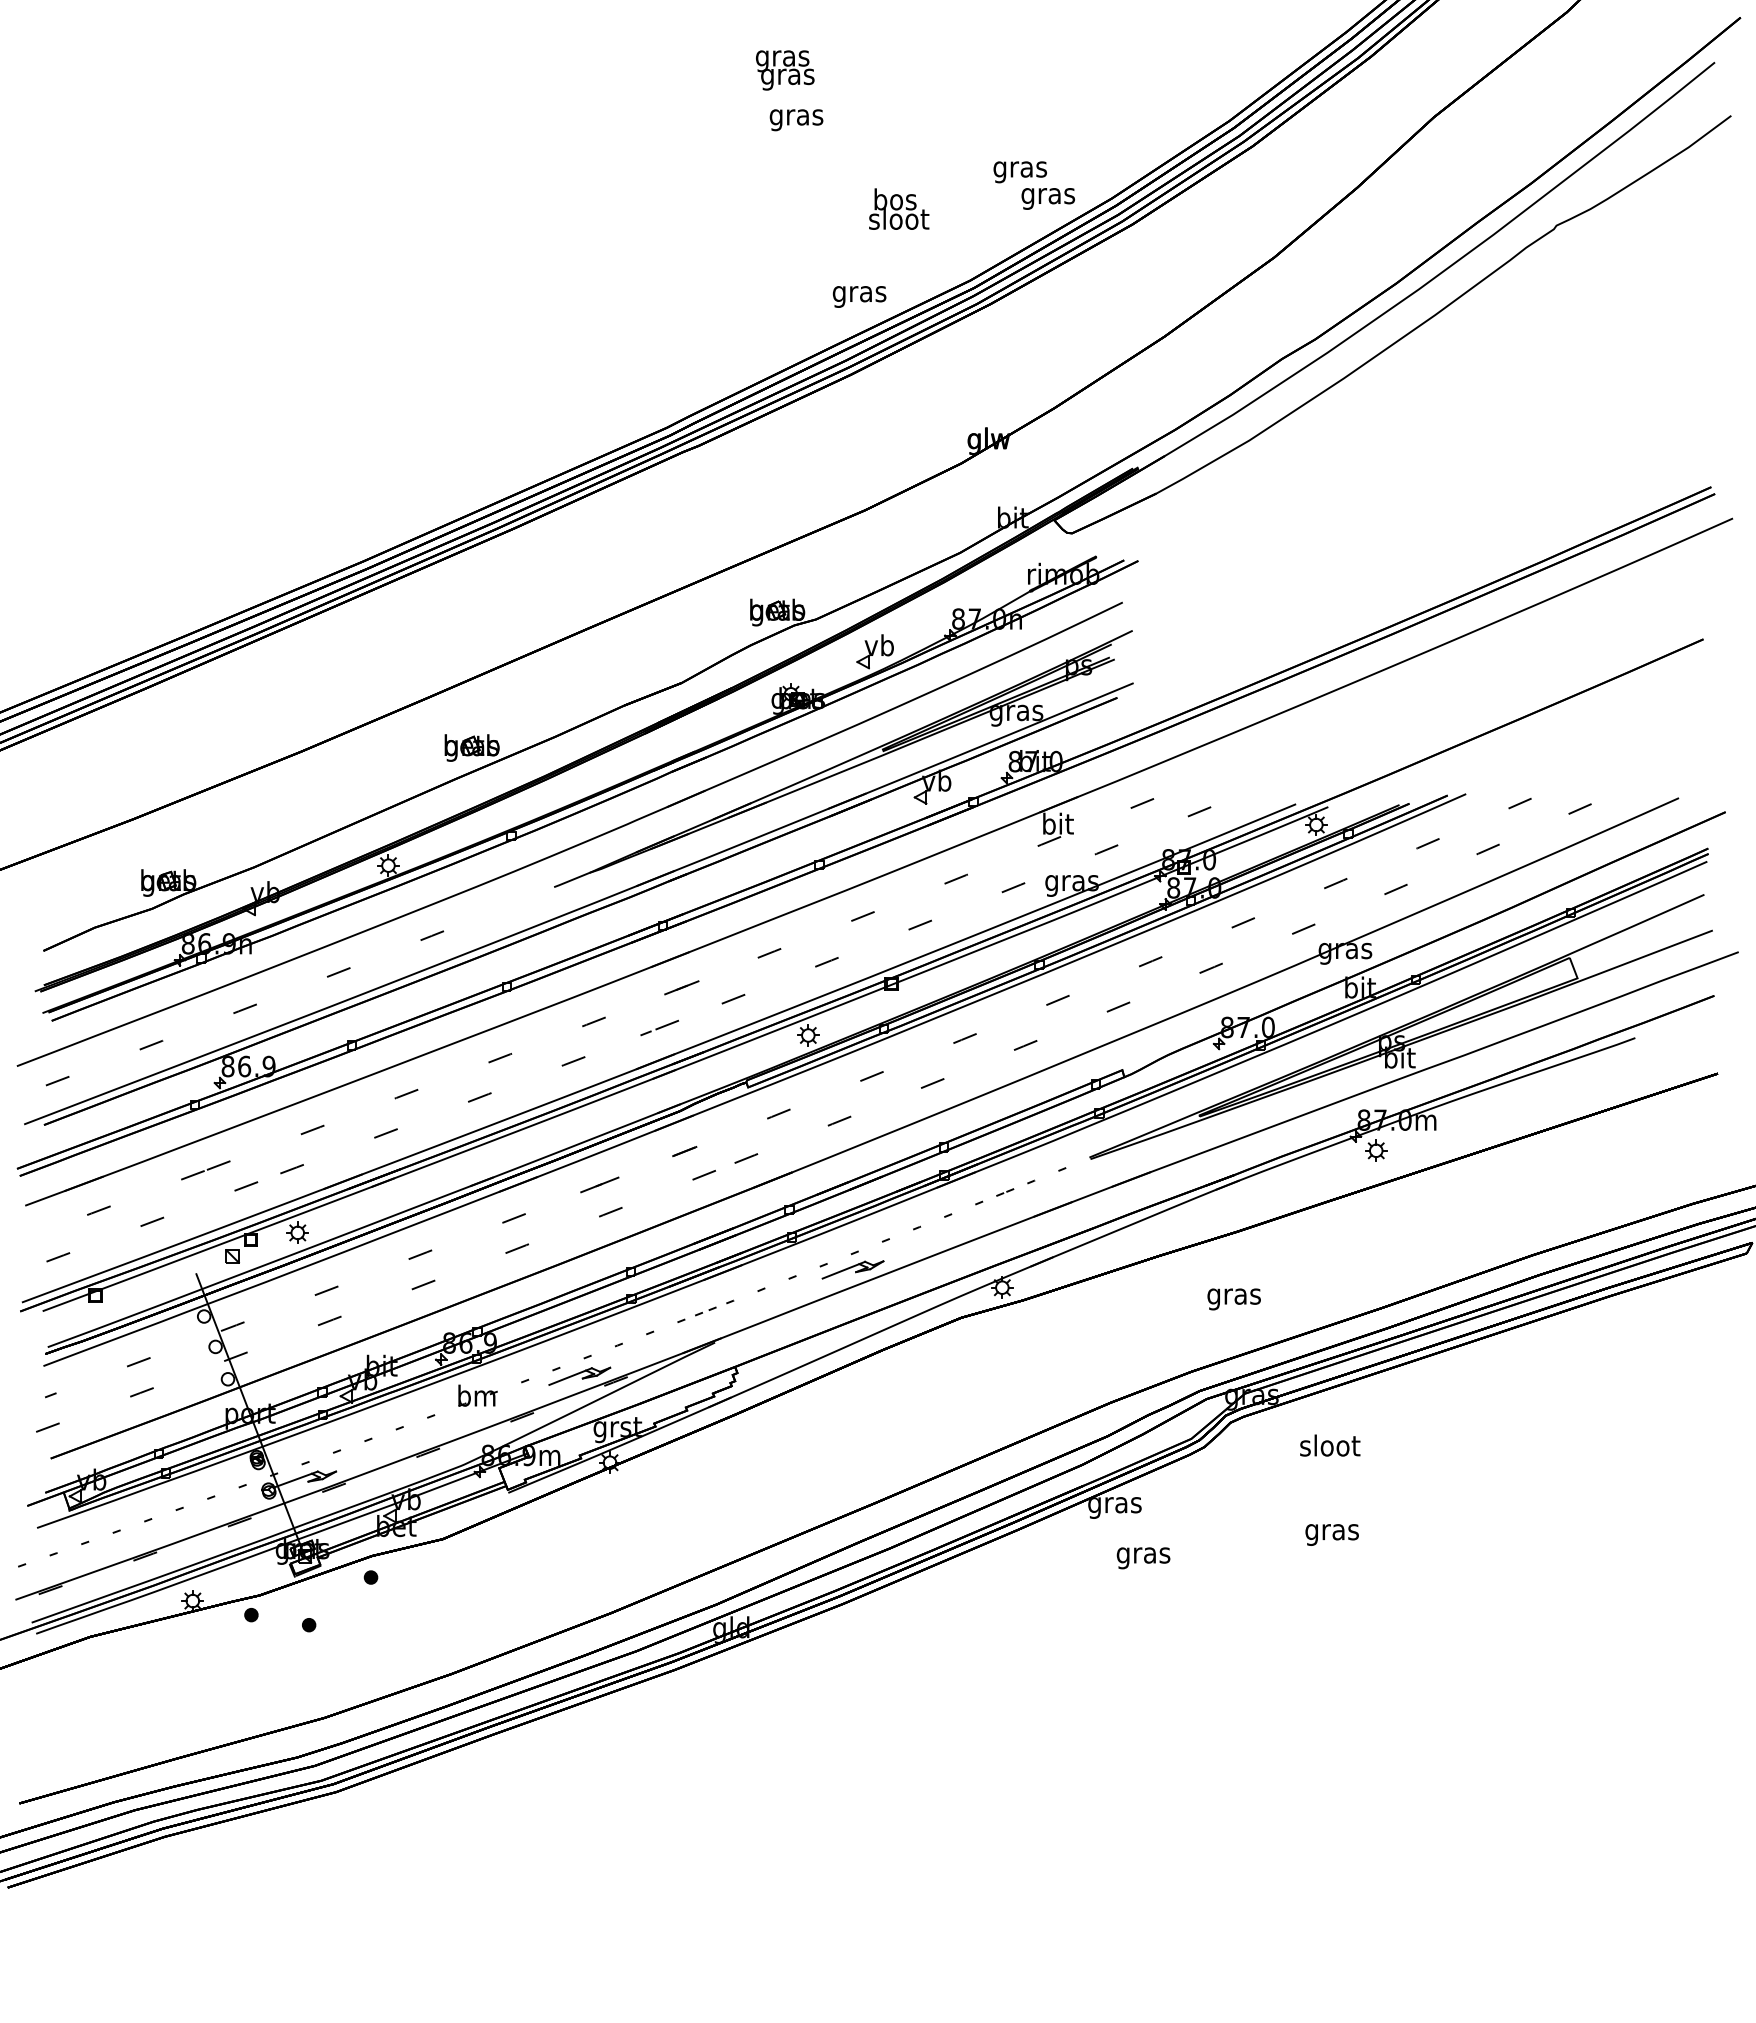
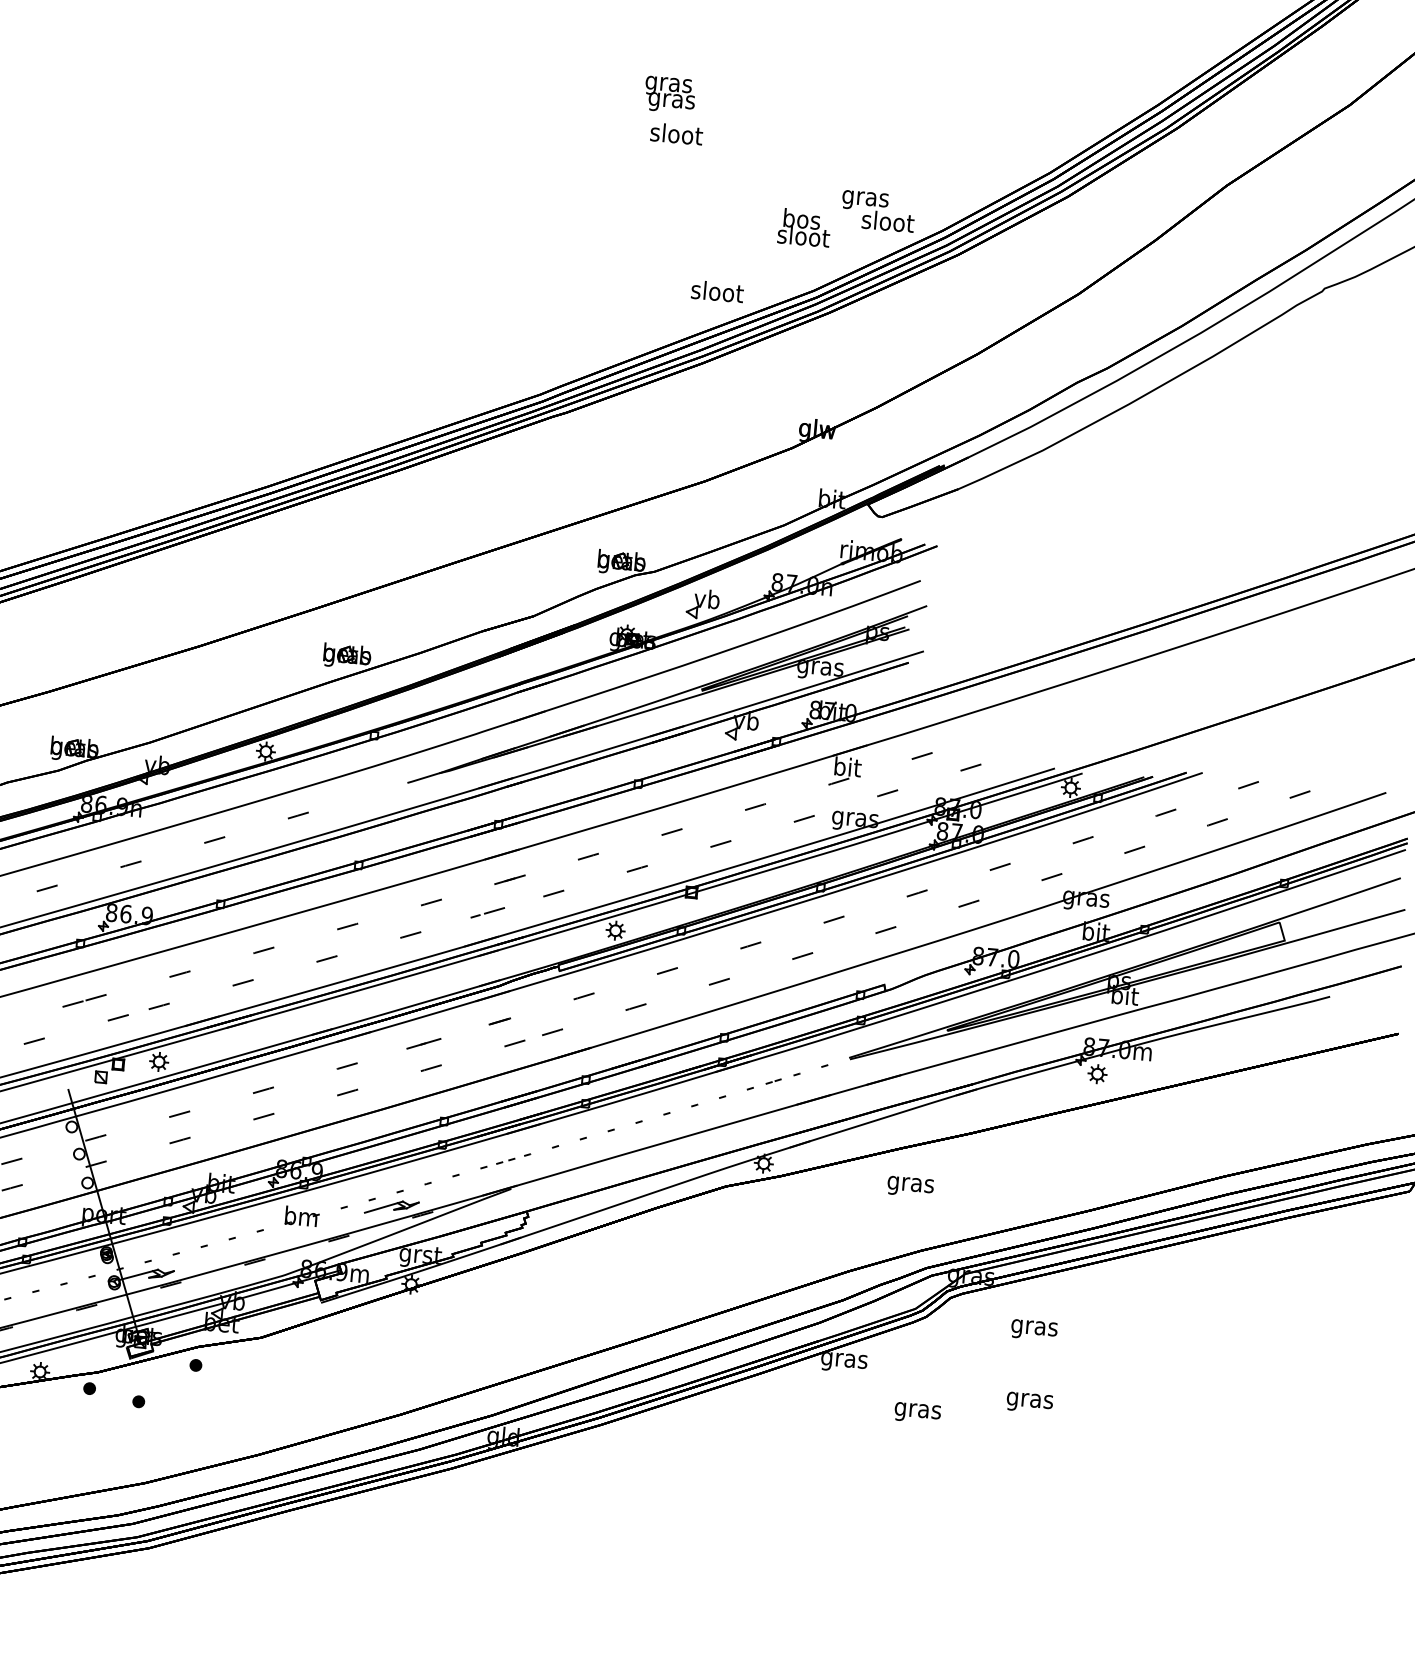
text: (796, 117) -> (676, 136), gras -> sloot
text: (1048, 195) -> (887, 223), gras -> sloot
text: (899, 208) -> (804, 227), moved
text: (859, 293) -> (717, 293), gras -> sloot
part: (852, 1269) -> (635, 1136), removed
text: (1233, 1299) -> (909, 1186), moved
text: (1330, 1448) -> (1035, 1327), sloot -> gras
text: (1143, 1558) -> (917, 1413), moved

